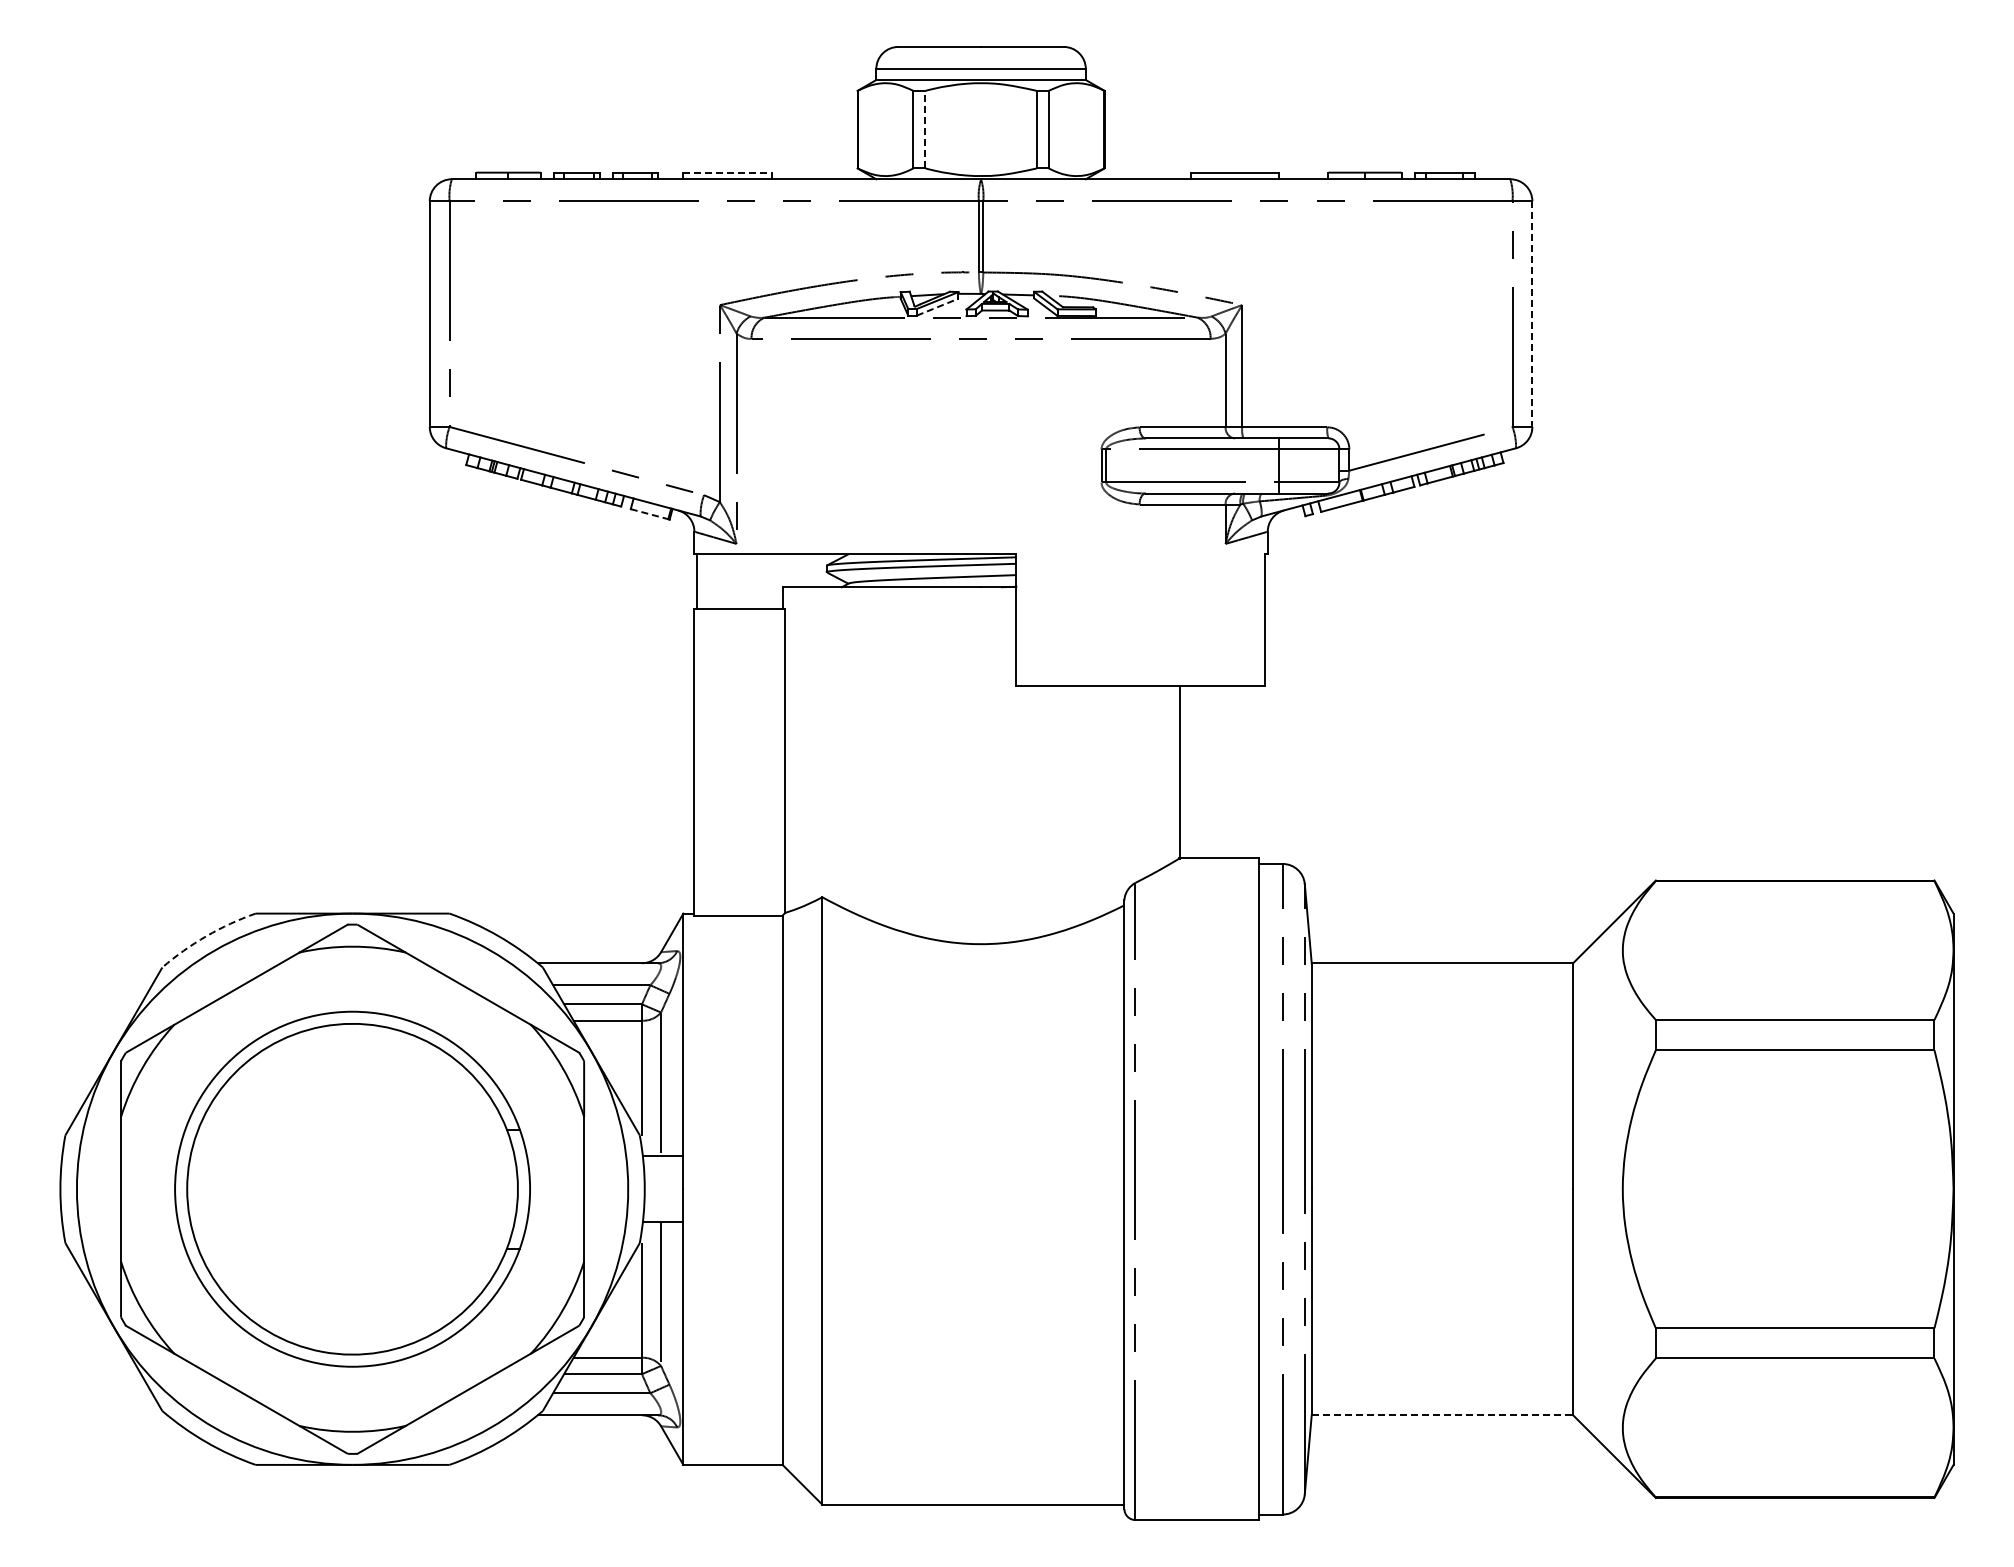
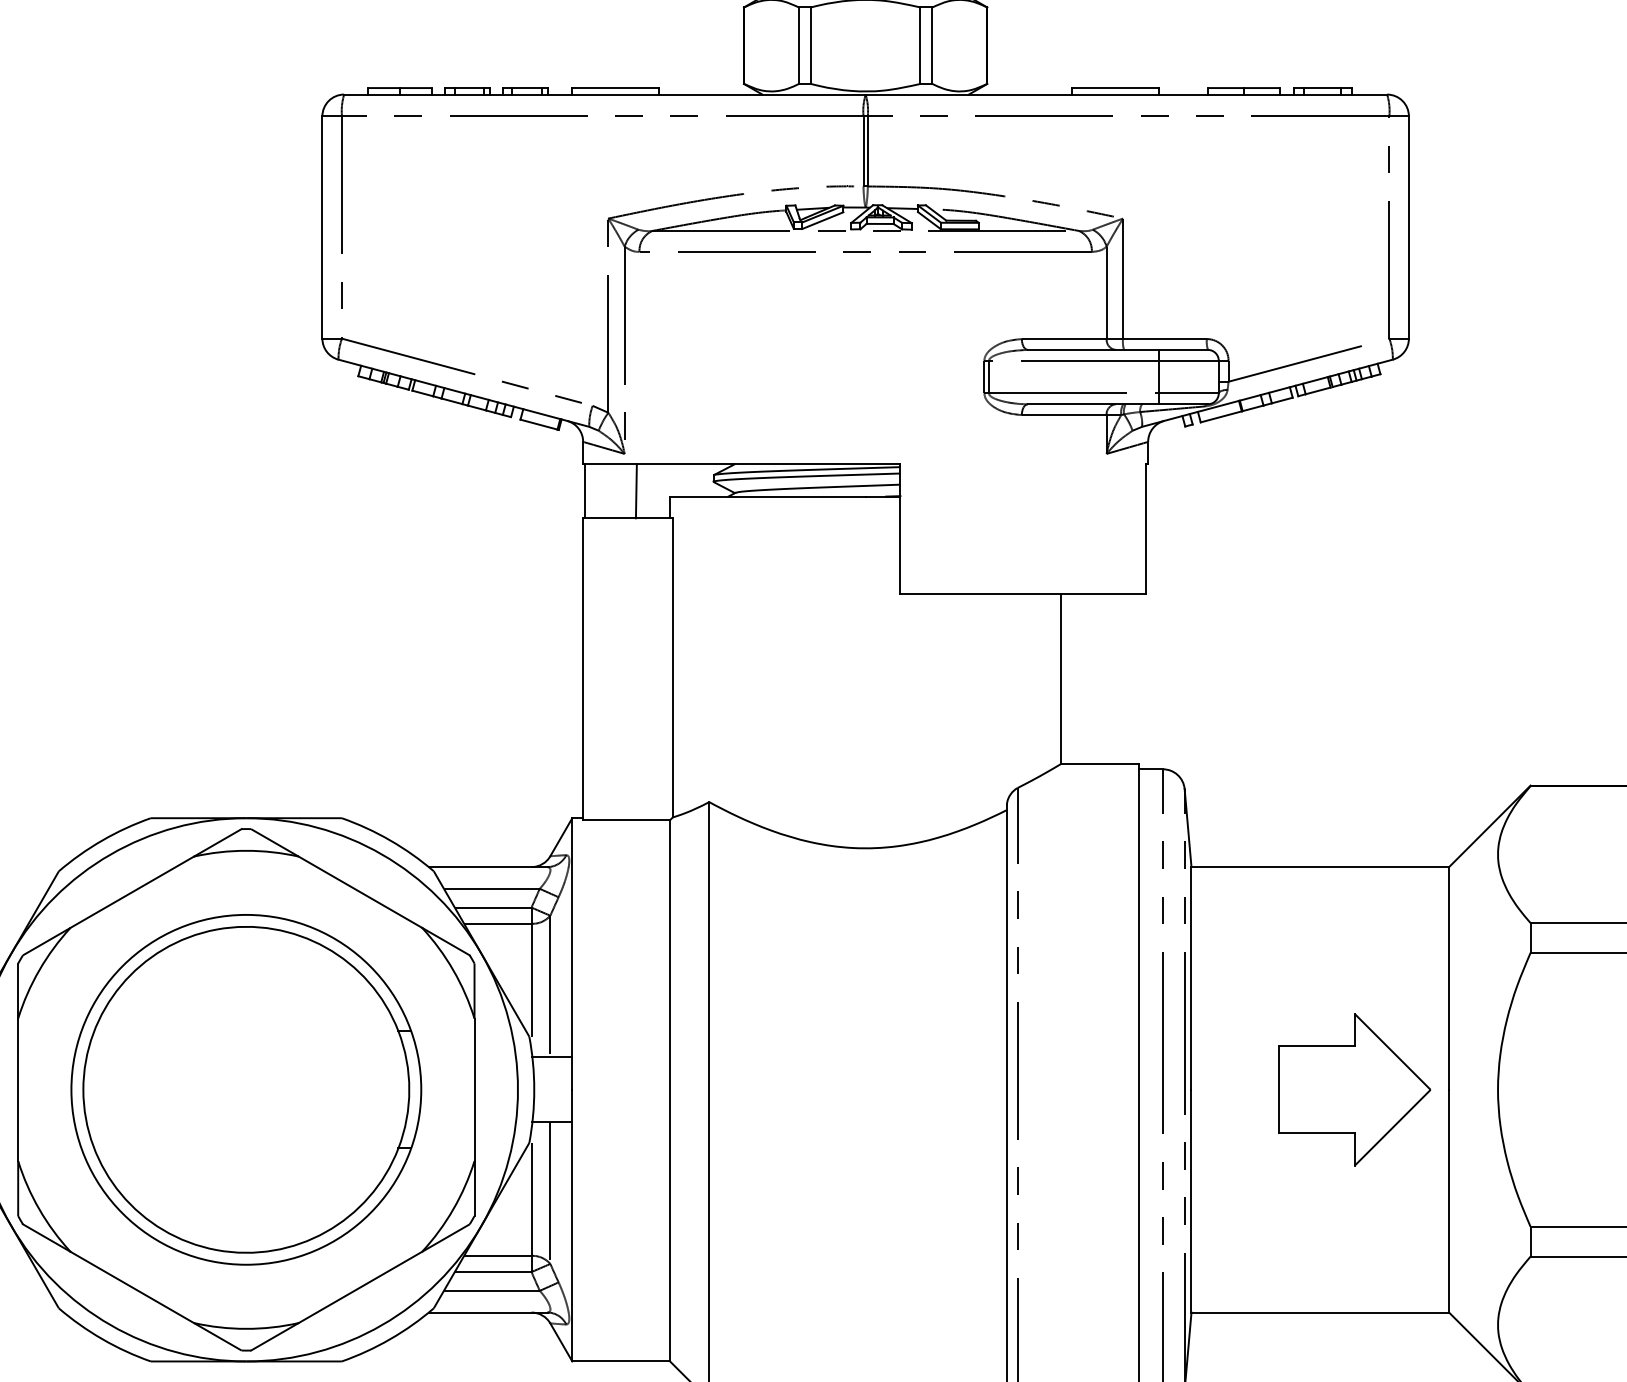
line: (925, 129) -> (810, 45), dashed -> solid
line: (727, 172) -> (615, 87), dashed -> solid
line: (938, 307) -> (823, 220), dashed -> solid
line: (1532, 314) -> (1409, 227), dashed -> solid
line: (650, 514) -> (539, 424), dashed -> solid
line: (747, 581) -> (635, 490), added
arc: (206, 936) -> (102, 840), dashed -> solid
part: (1476, 1188) -> (1353, 1089), added
line: (1442, 1415) -> (1320, 1312), dashed -> solid

